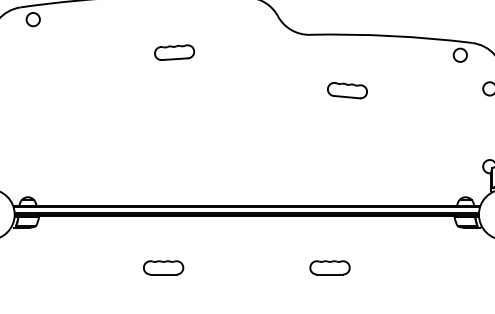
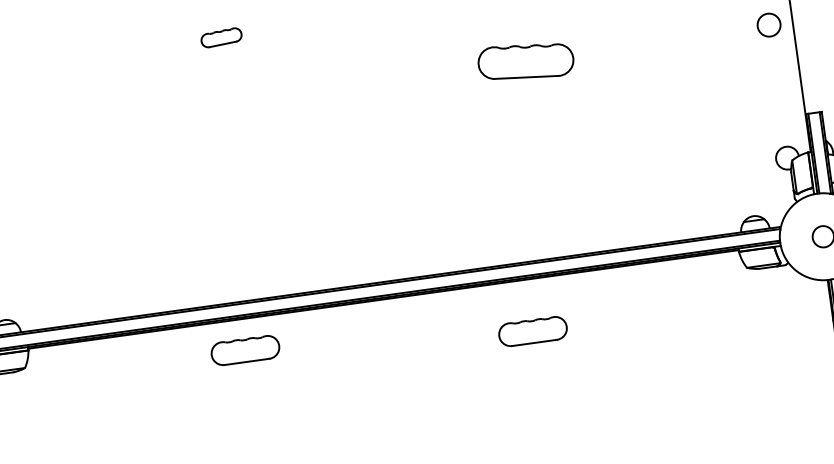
part: (174, 52) -> (221, 37), size x0.6
part: (347, 90) -> (526, 61), size x1.4
part: (163, 267) -> (245, 349), moved
part: (329, 267) -> (532, 331), moved

